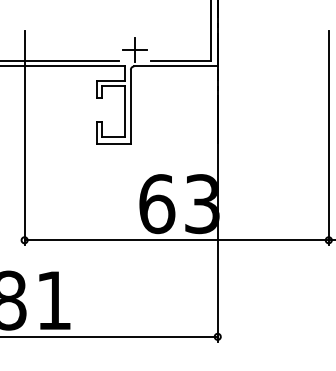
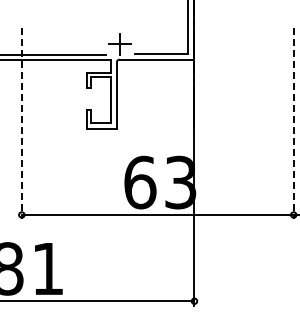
line: (24, 137) -> (21, 123), solid -> dashed
line: (328, 137) -> (293, 123), solid -> dashed

